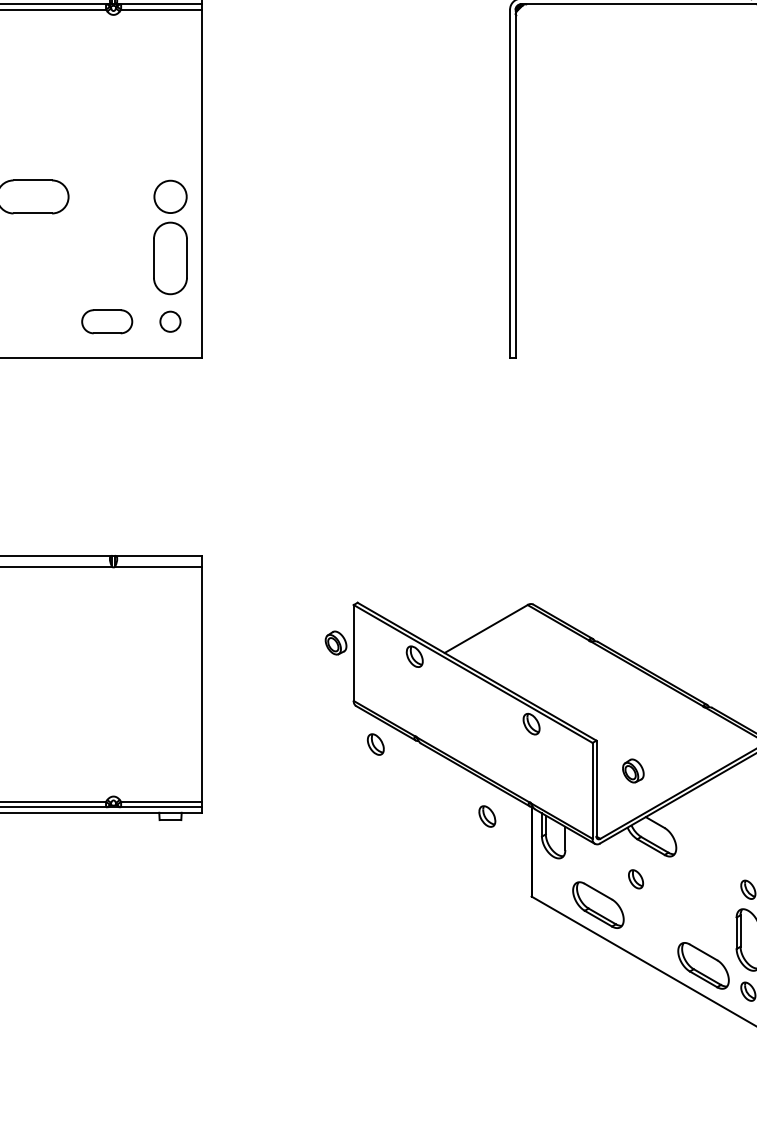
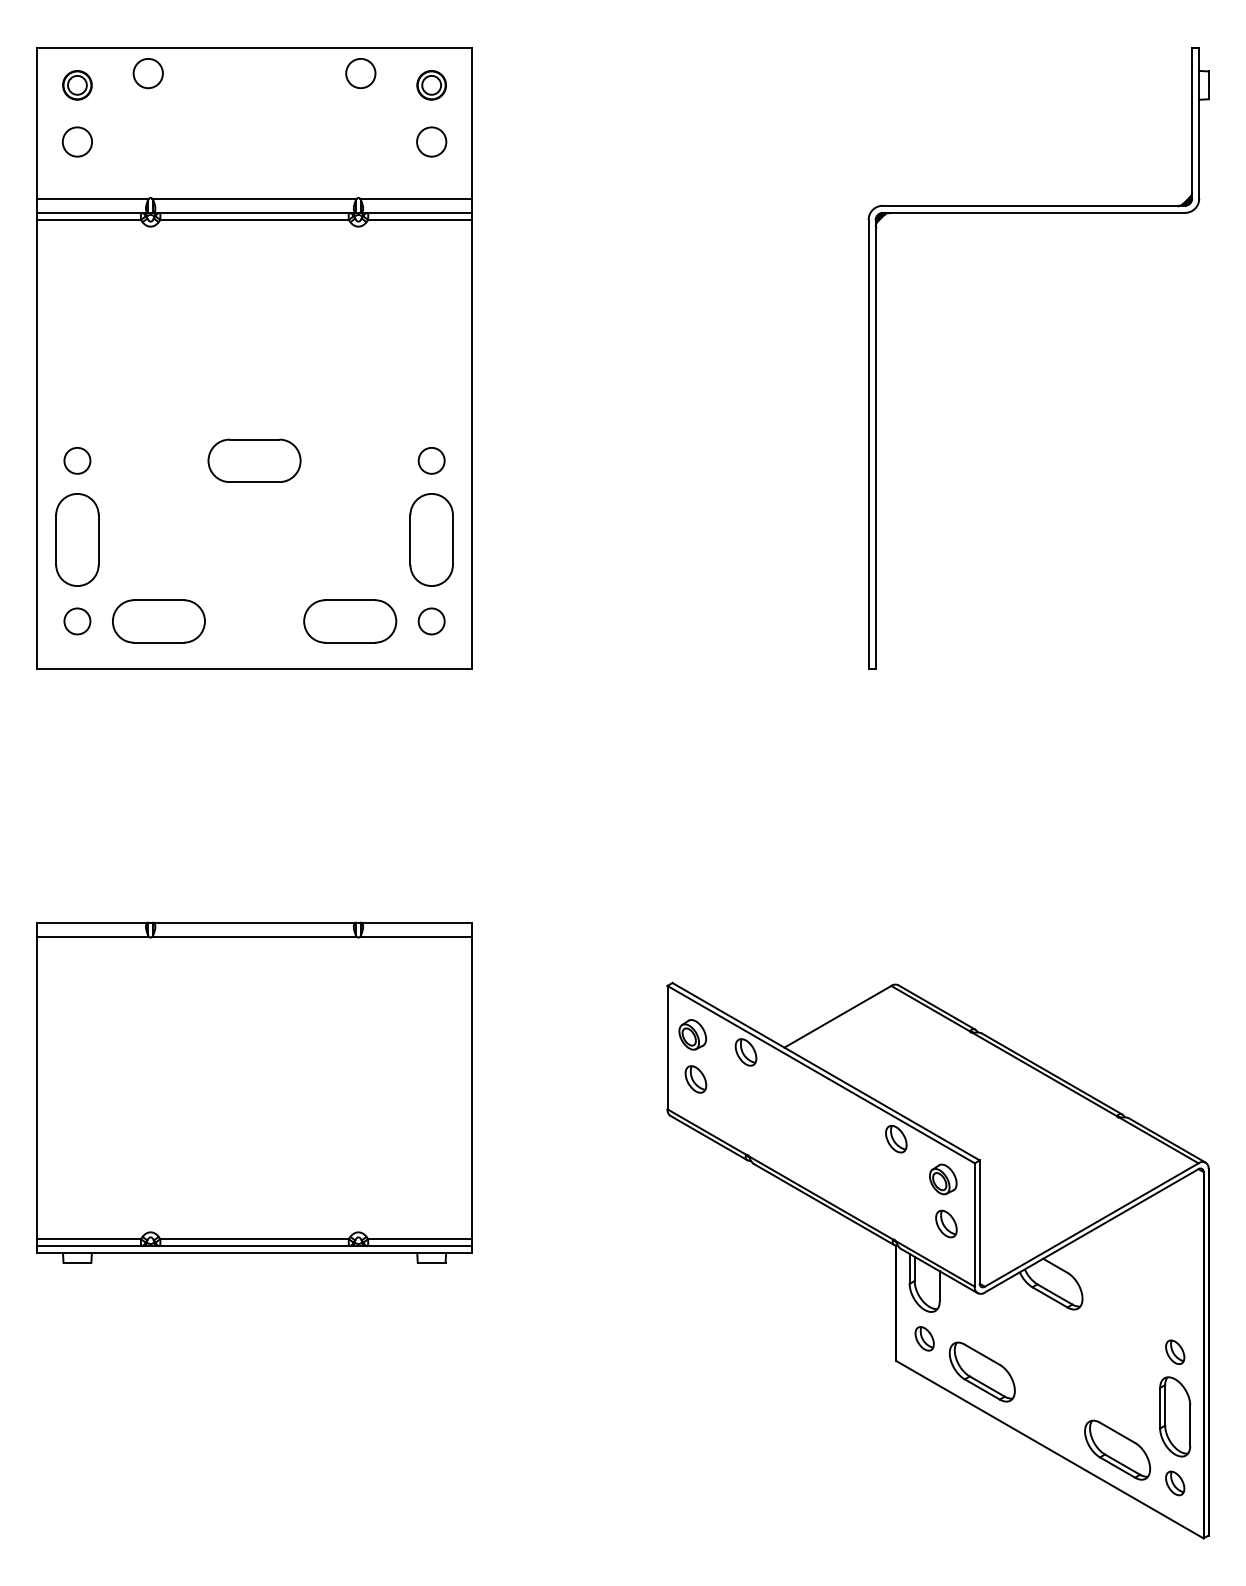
circle: (170, 196) -> (431, 460), size x0.62
part: (107, 321) -> (350, 621), size x1.43
part: (335, 642) -> (692, 1034), moved
part: (375, 744) -> (695, 1079), moved
part: (633, 771) -> (943, 1179), moved
part: (487, 816) -> (946, 1223), moved
part: (635, 879) -> (924, 1338), moved

